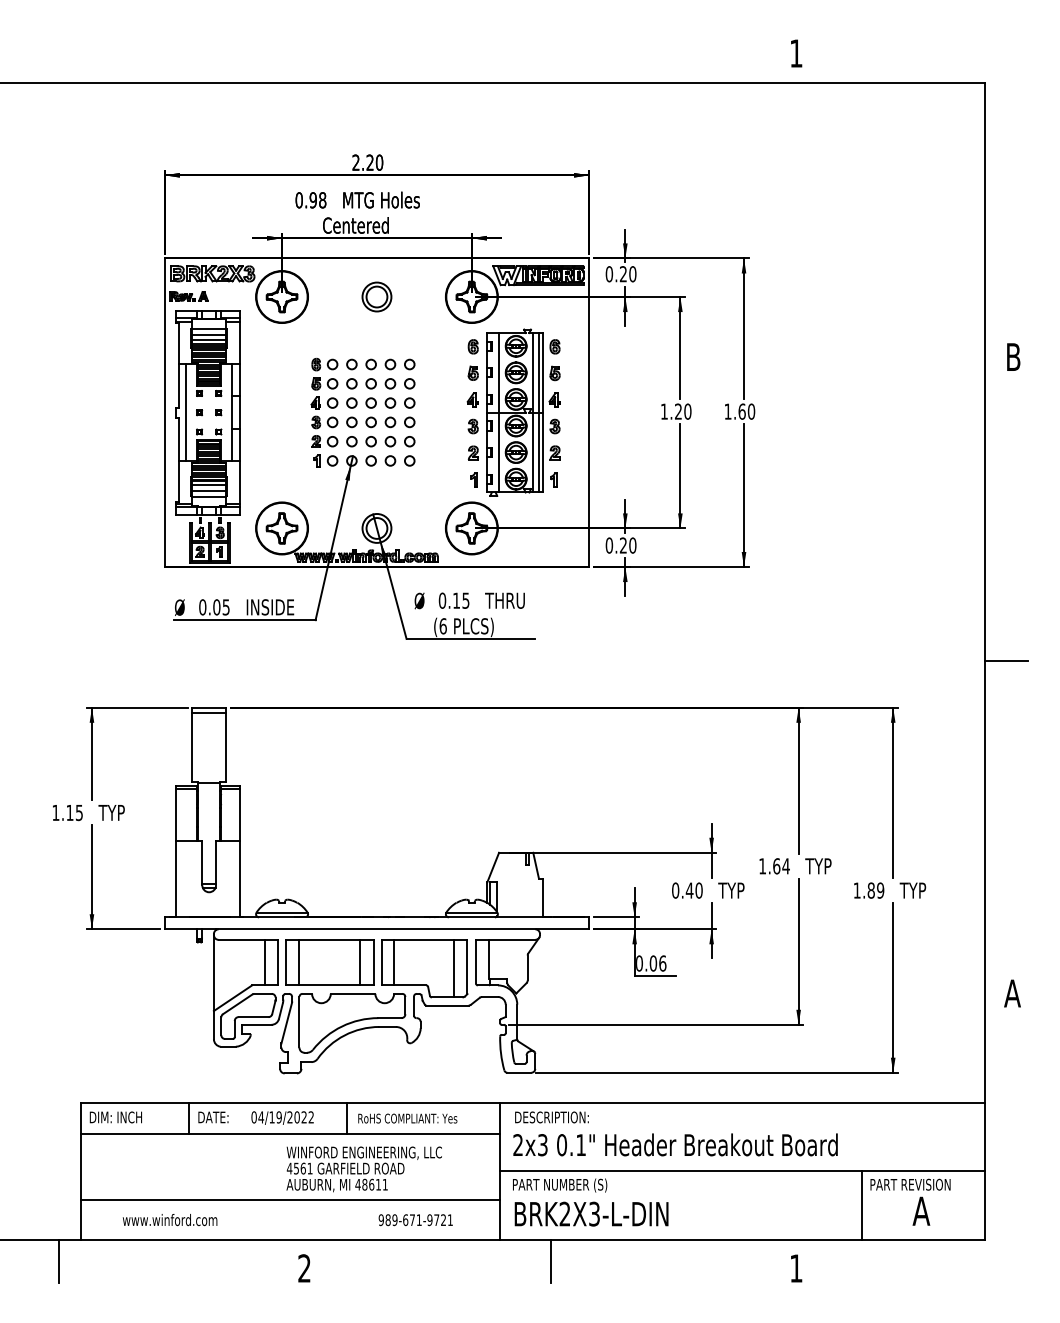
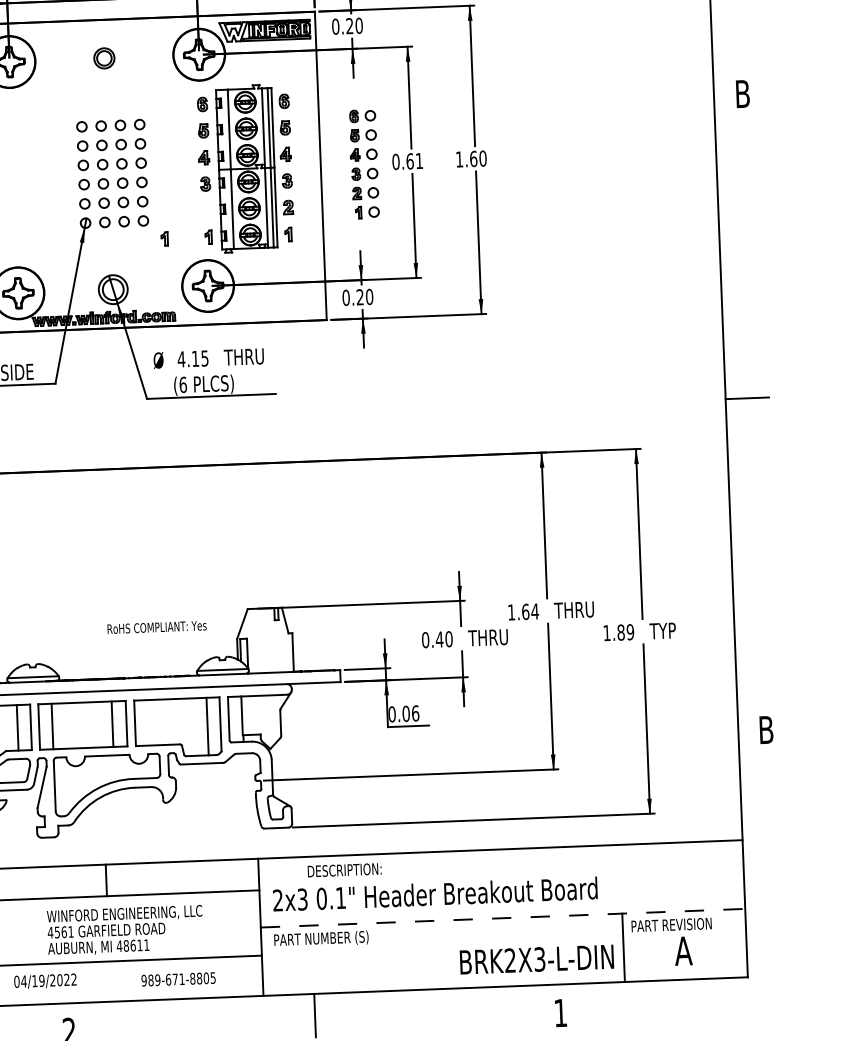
part: (376, 296) -> (103, 57), size x0.7
text: (675, 411) -> (407, 161), 1.20 -> 0.61
part: (324, 412) -> (364, 164), moved
part: (472, 452) -> (205, 210), removed
part: (429, 479) -> (163, 238), added
text: (442, 600) -> (181, 359), 0.15 -> 4.15
text: (829, 866) -> (578, 610), TYP -> THRU
text: (742, 890) -> (492, 637), TYP -> THRU
line: (394, 962) -> (147, 722), removed
text: (1012, 993) -> (766, 729), A -> B
text: (282, 1117) -> (45, 980), moved
text: (551, 1117) -> (344, 870), moved
text: (407, 1118) -> (156, 627), moved
line: (742, 1171) -> (503, 918), solid -> dashed
text: (591, 1213) -> (536, 958), moved
text: (439, 1220) -> (202, 978), 989-671-9721 -> 989-671-8805

